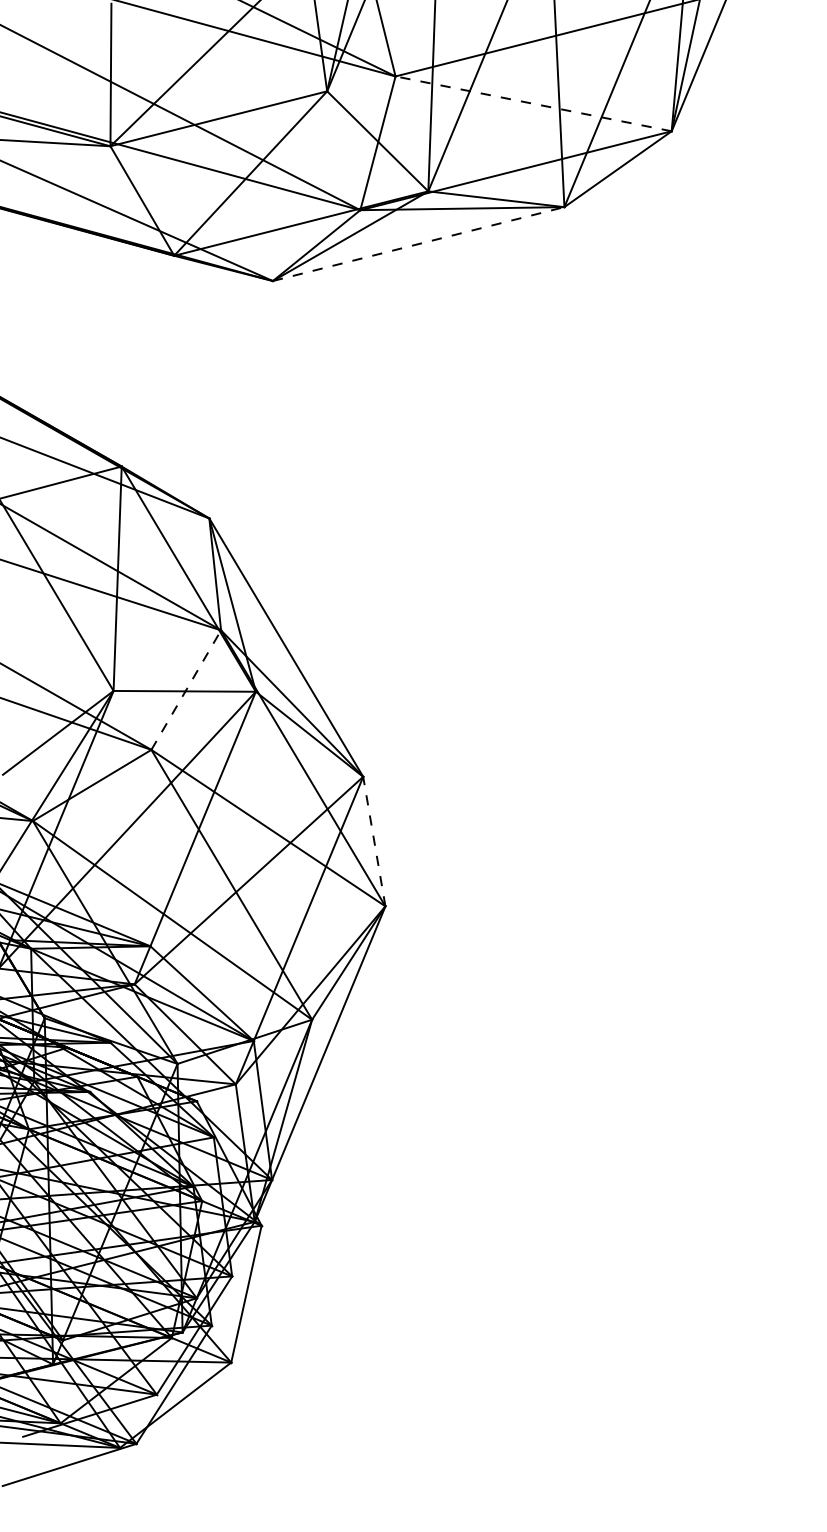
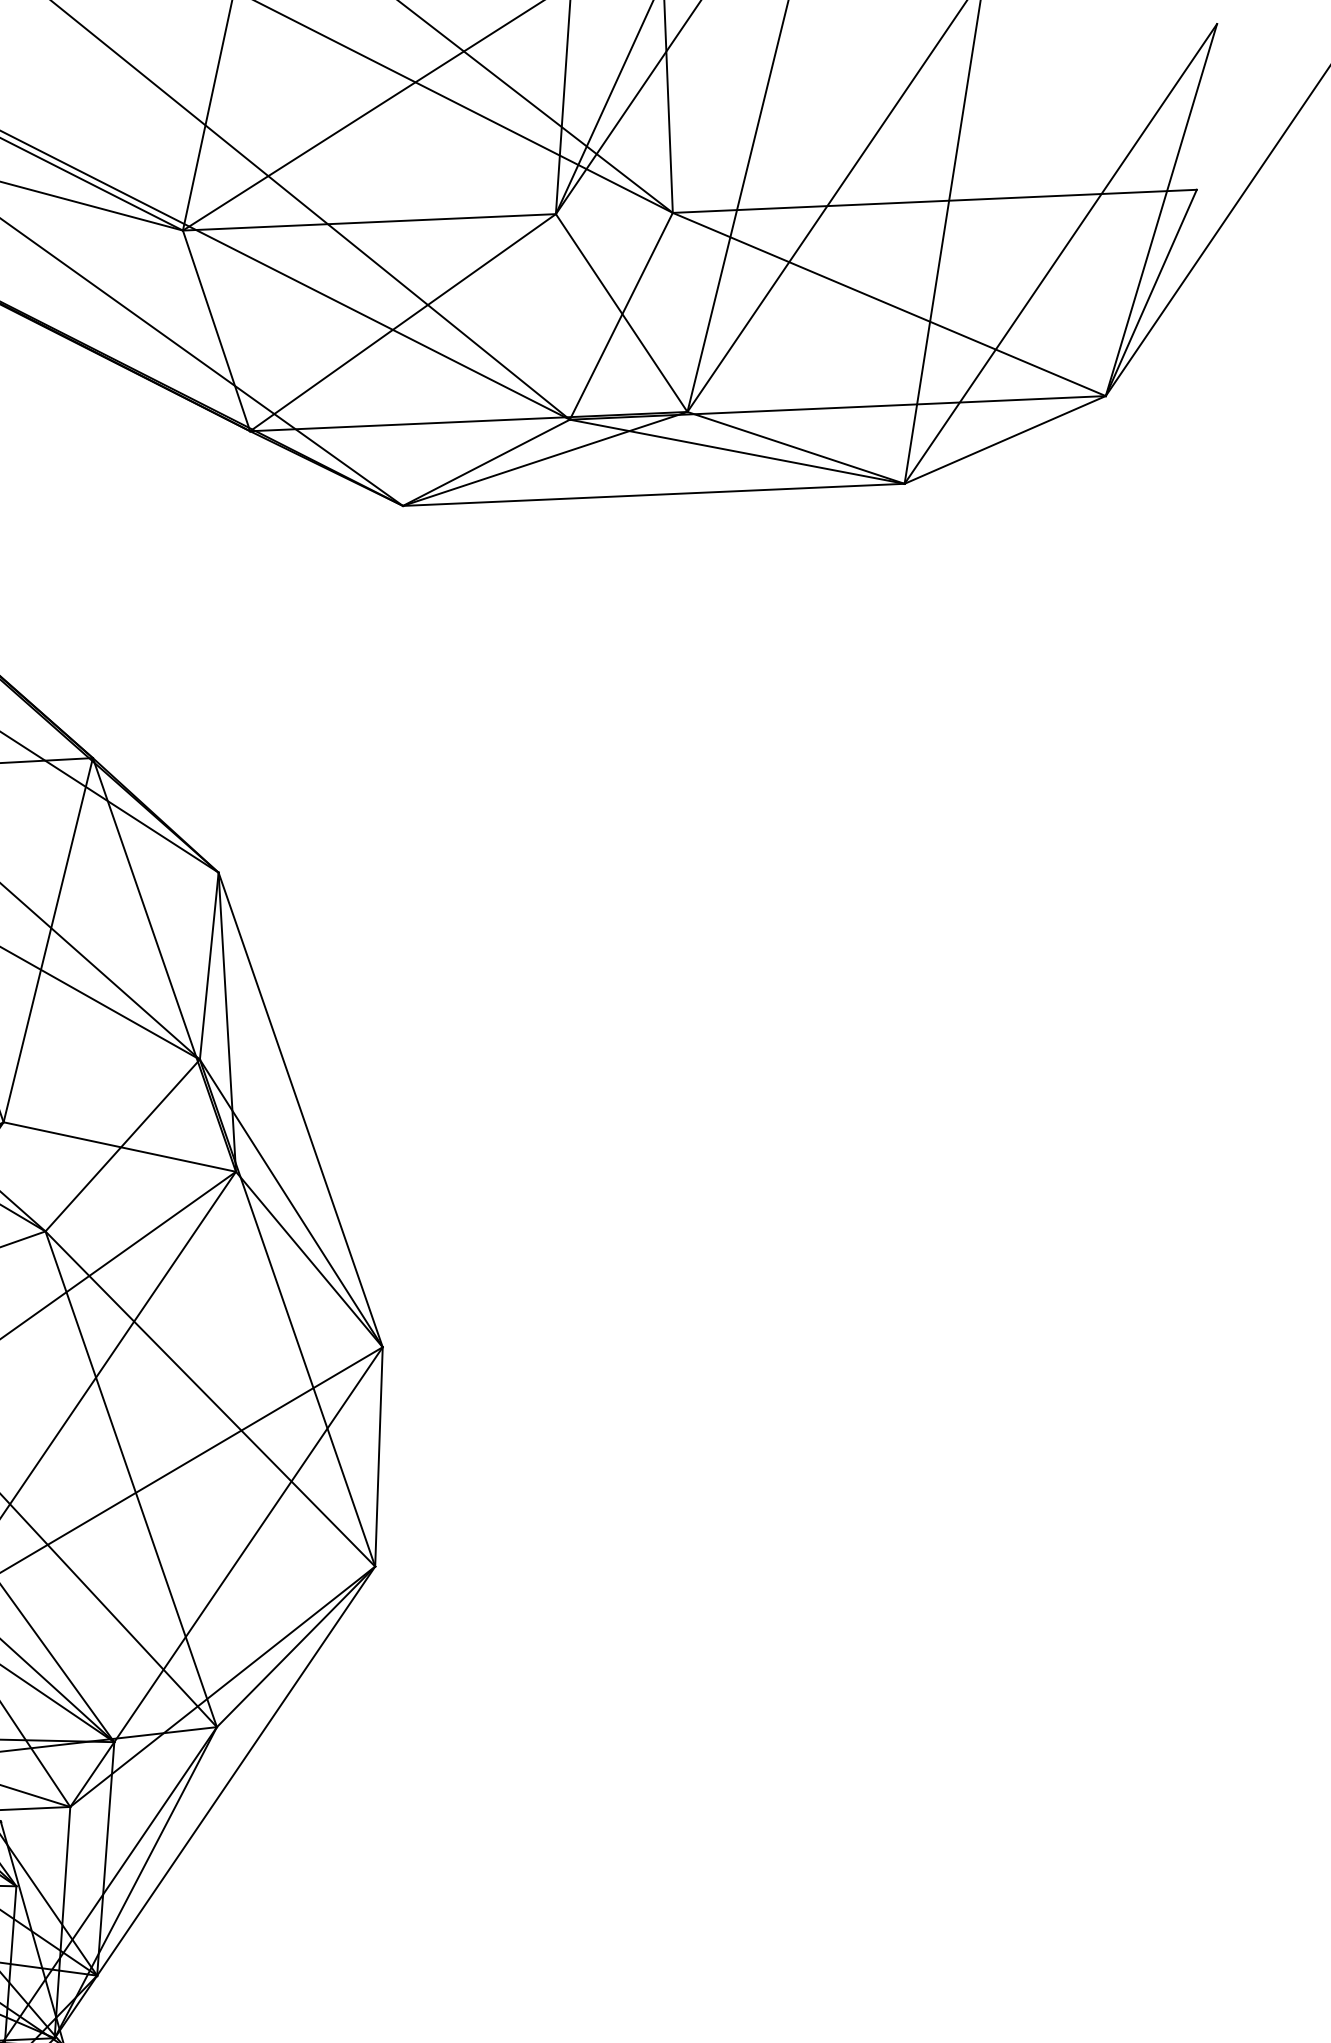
line: (533, 103) -> (889, 303), dashed -> solid
line: (419, 243) -> (655, 494), dashed -> solid
line: (186, 689) -> (123, 1144), dashed -> solid
line: (374, 841) -> (379, 1456), dashed -> solid

